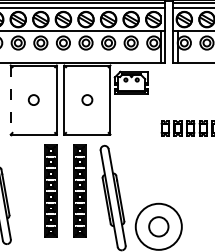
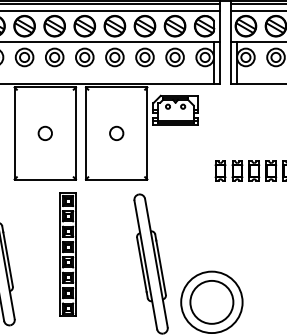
line: (10, 100) -> (14, 133), dashed -> solid
part: (79, 190) -> (106, 254), removed
circle: (158, 226) -> (211, 301), size x1.67

